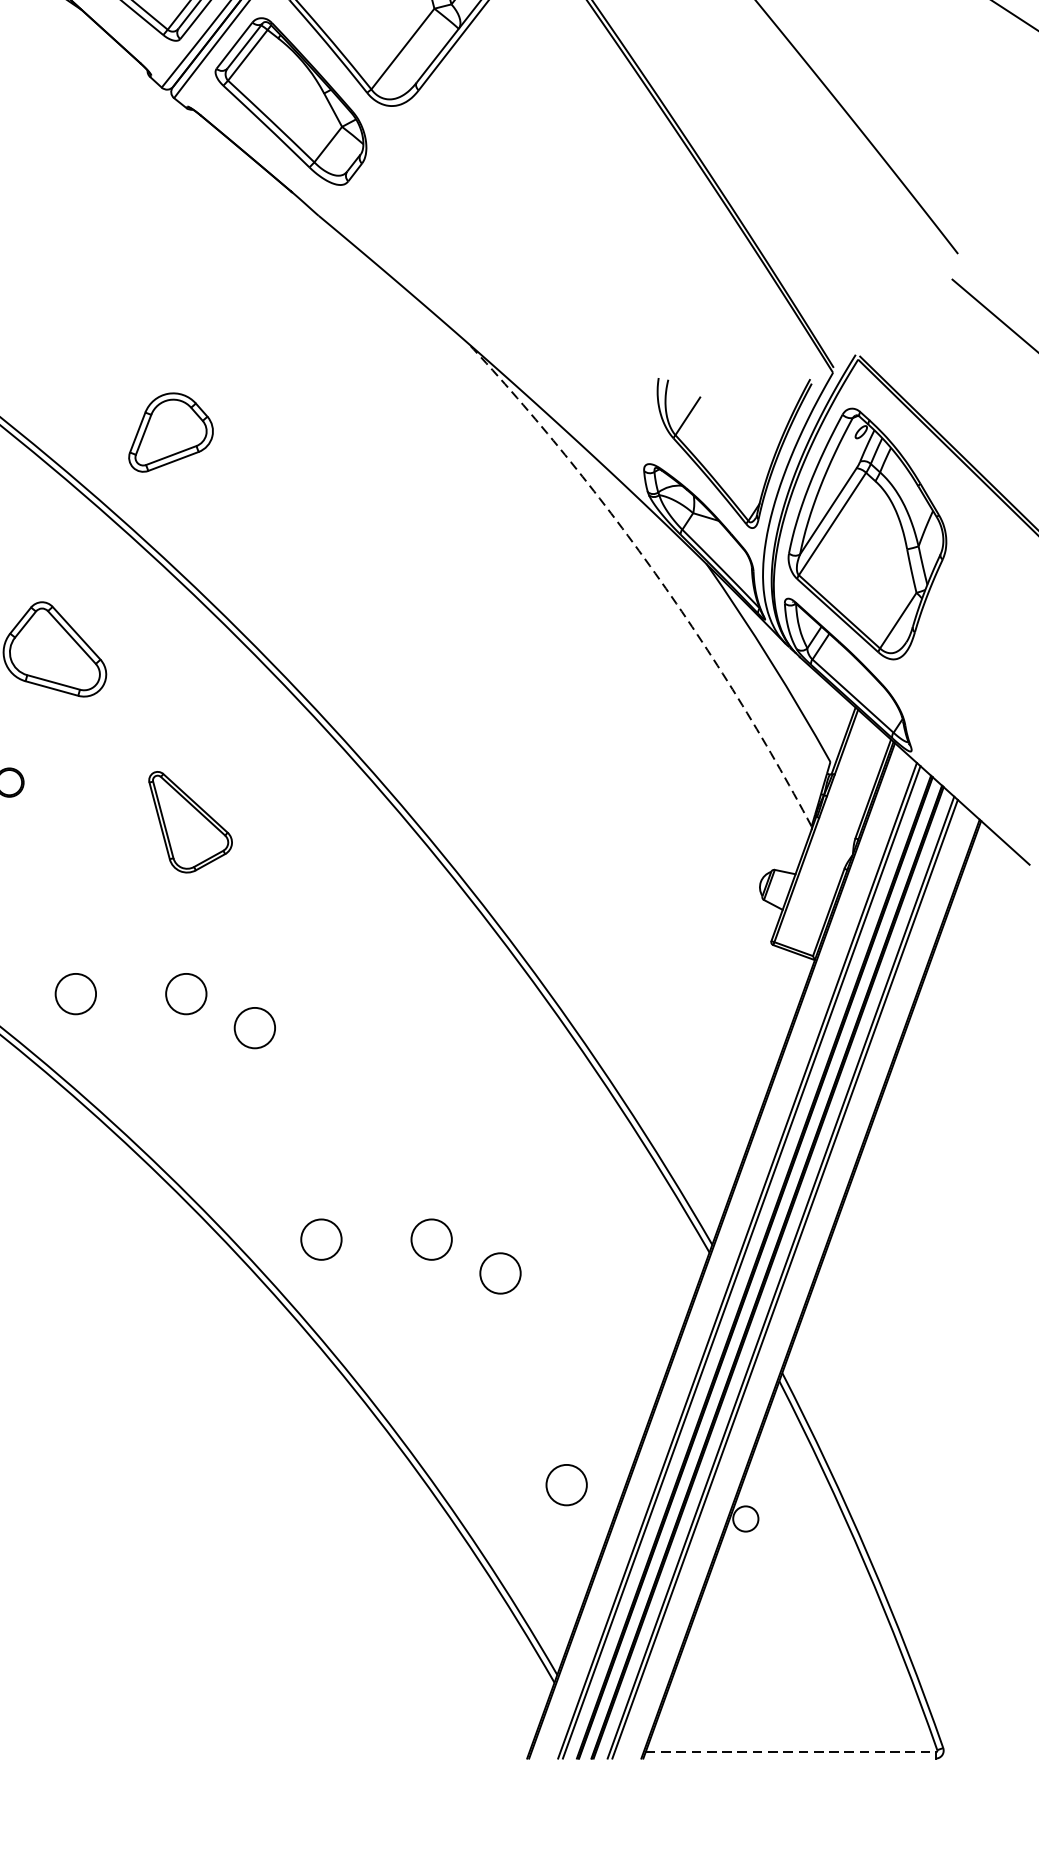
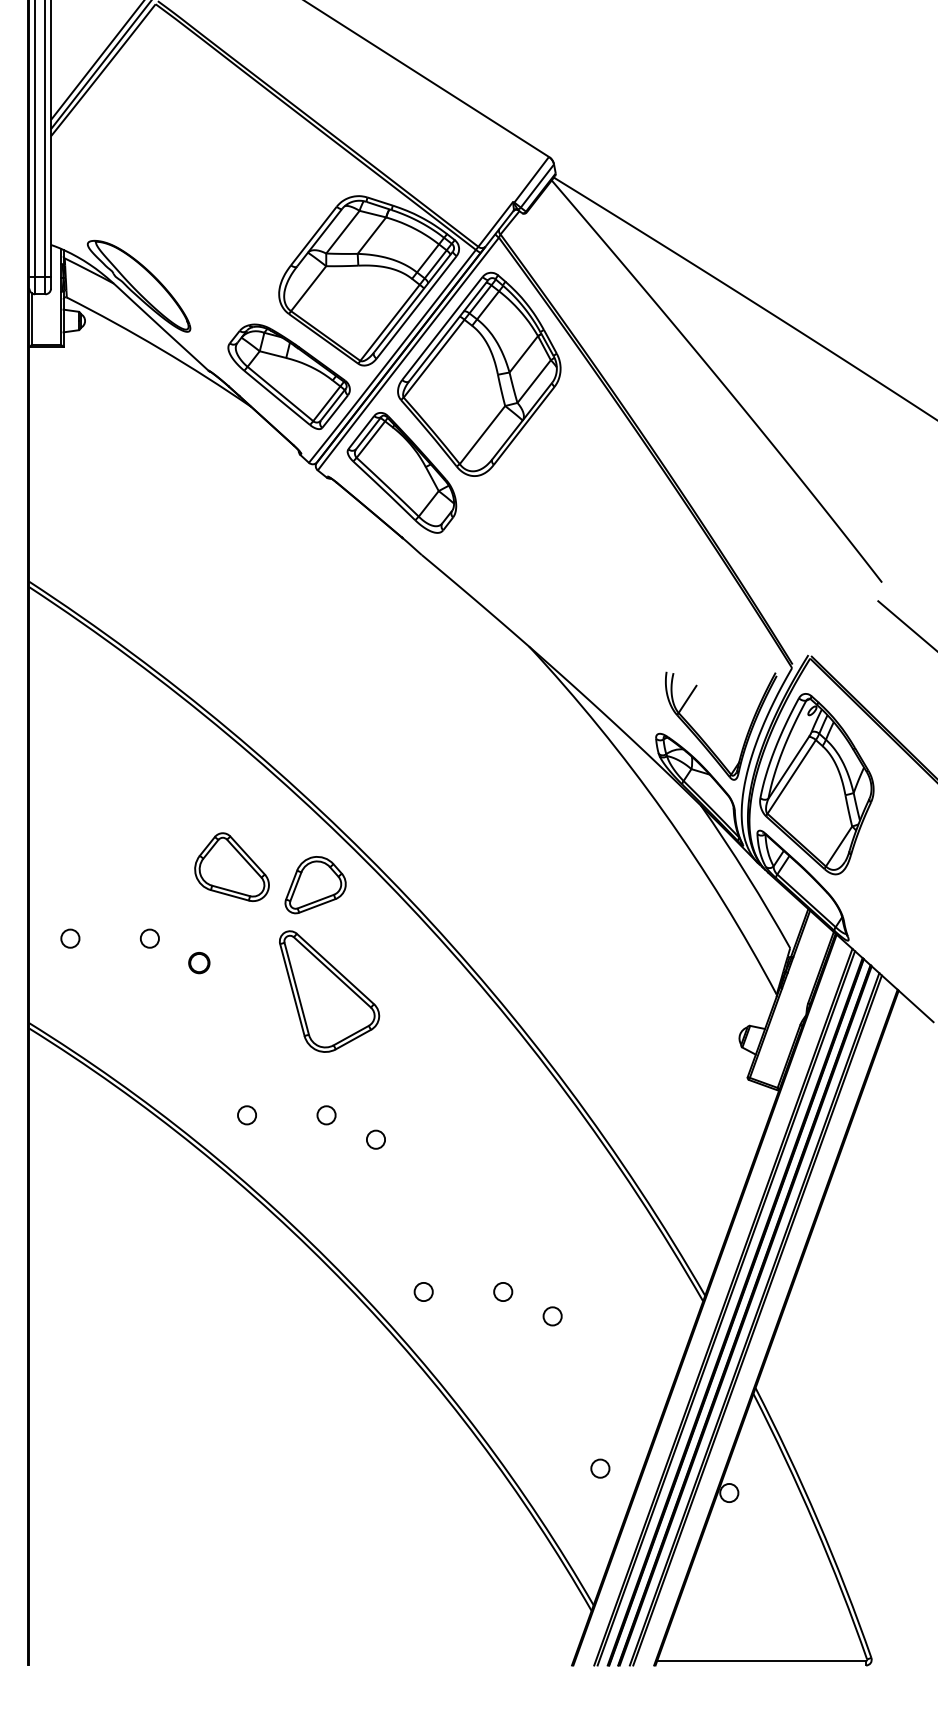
part: (170, 433) -> (315, 885), moved
arc: (655, 573) -> (664, 812), dashed -> solid
part: (190, 822) -> (329, 991), size x1.67
circle: (75, 994) -> (246, 1115), size x0.62
circle: (186, 994) -> (326, 1115), size x0.62
circle: (254, 1027) -> (375, 1139), size x0.62
circle: (320, 1238) -> (423, 1291), size x0.62
circle: (432, 1238) -> (503, 1291), size x0.62
circle: (500, 1273) -> (552, 1316), size x0.62
circle: (566, 1484) -> (600, 1468), size x0.62
line: (791, 1751) -> (762, 1660), dashed -> solid

